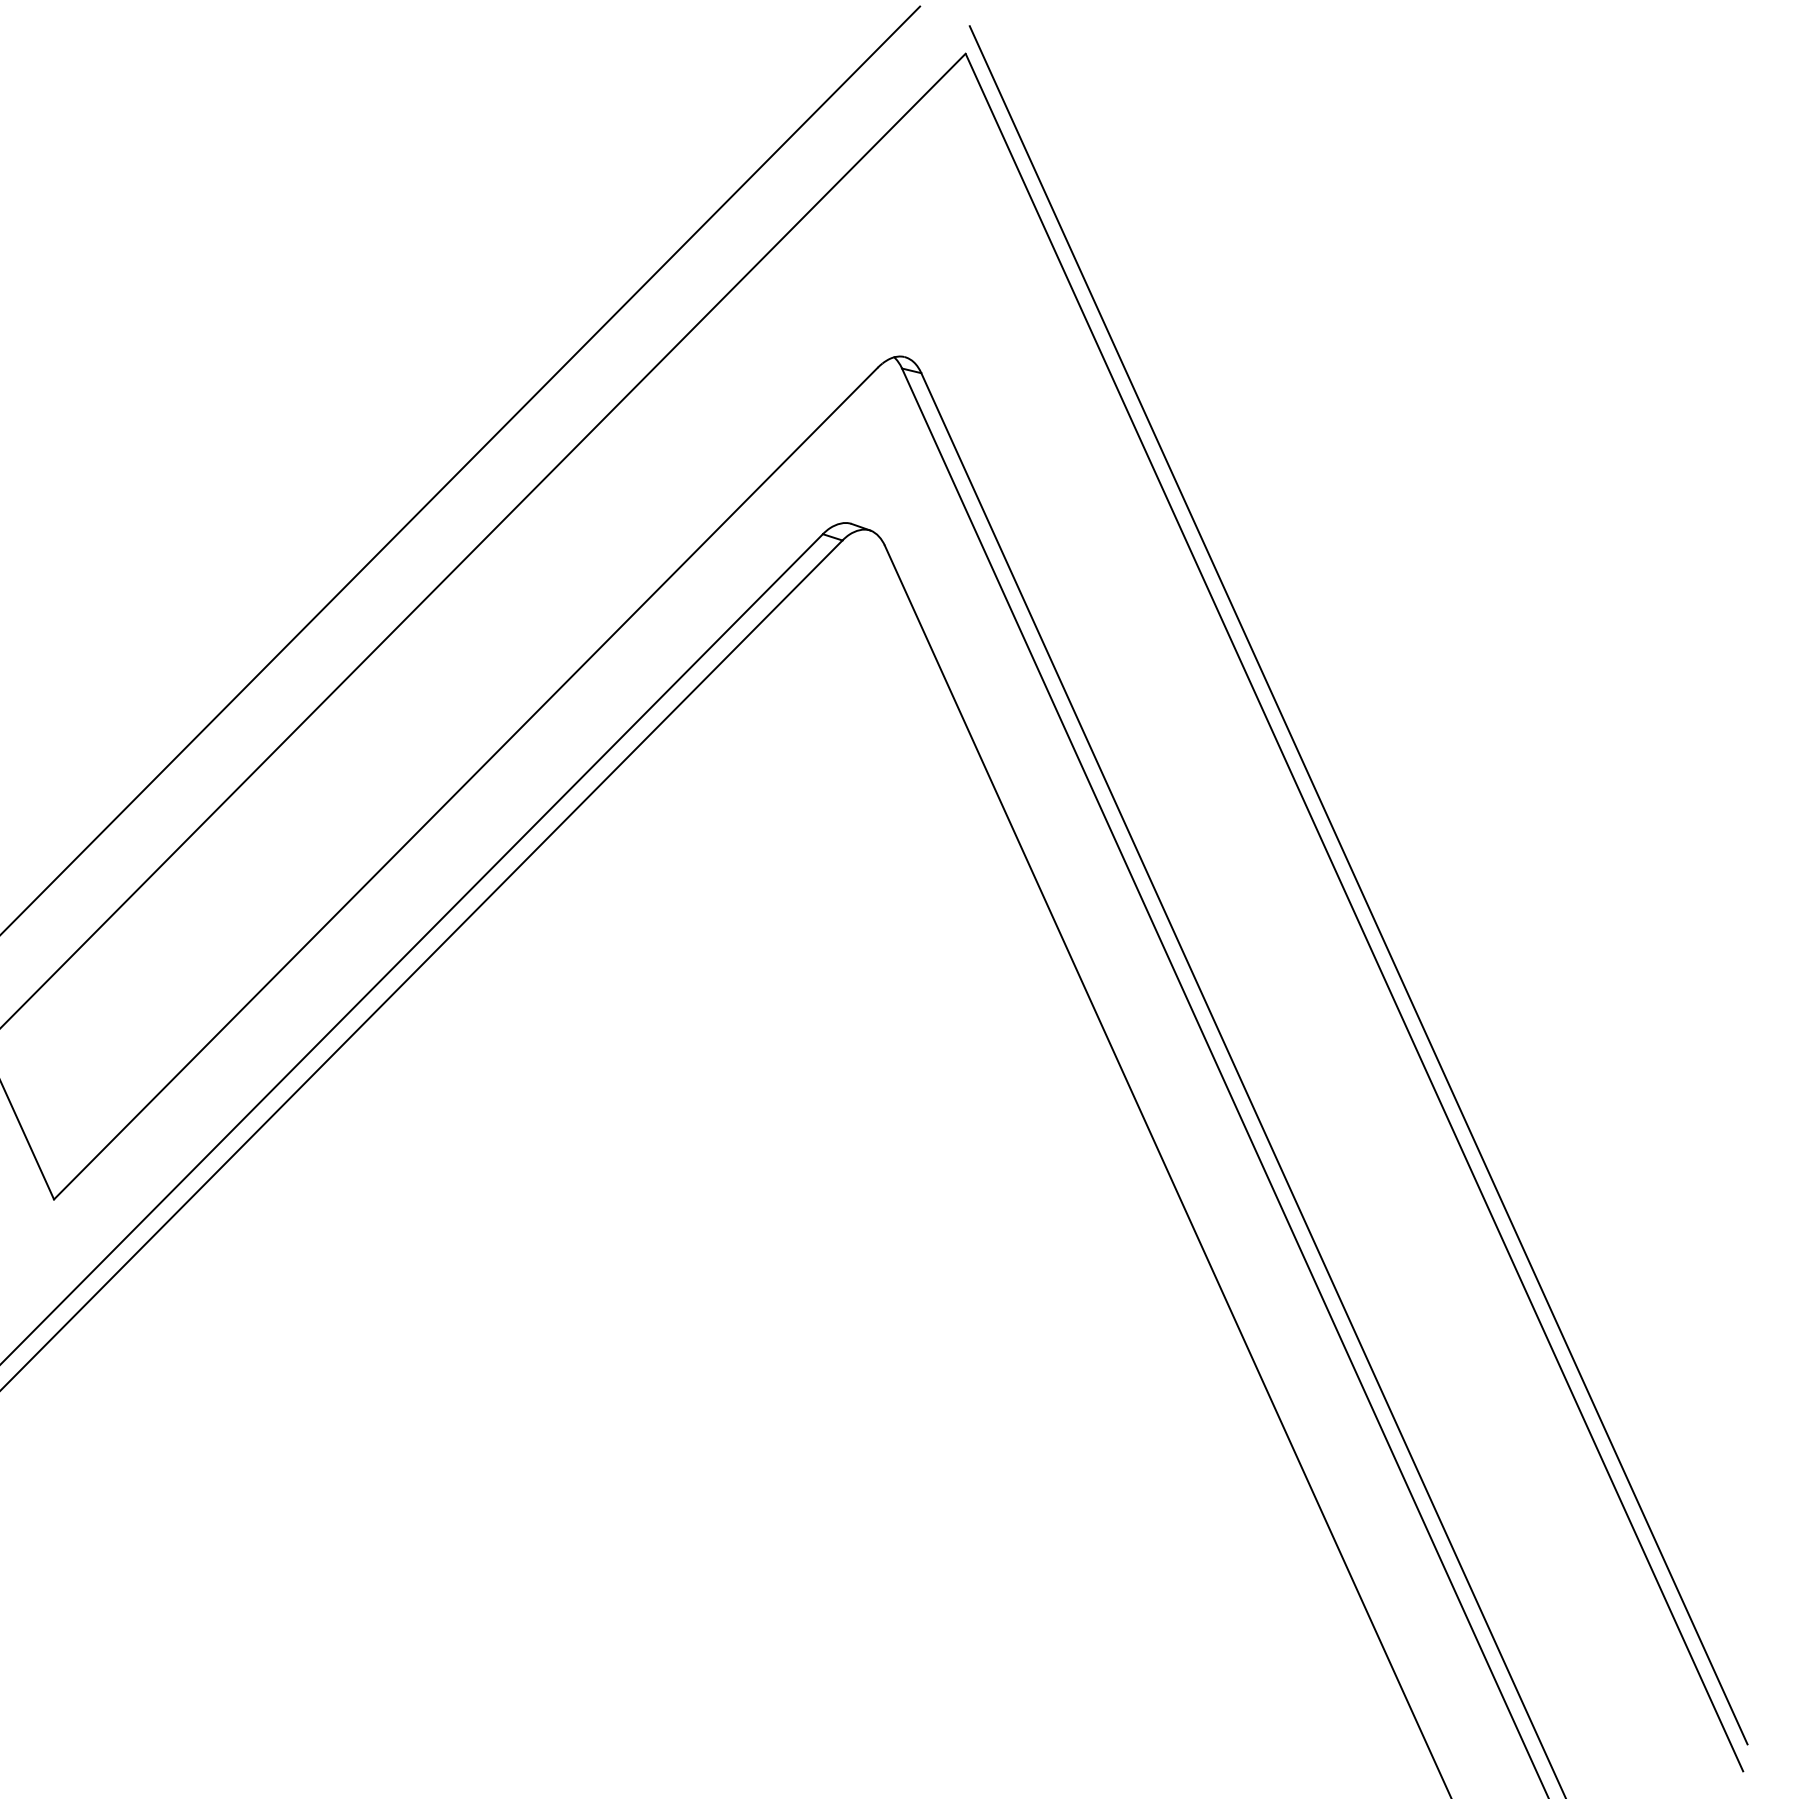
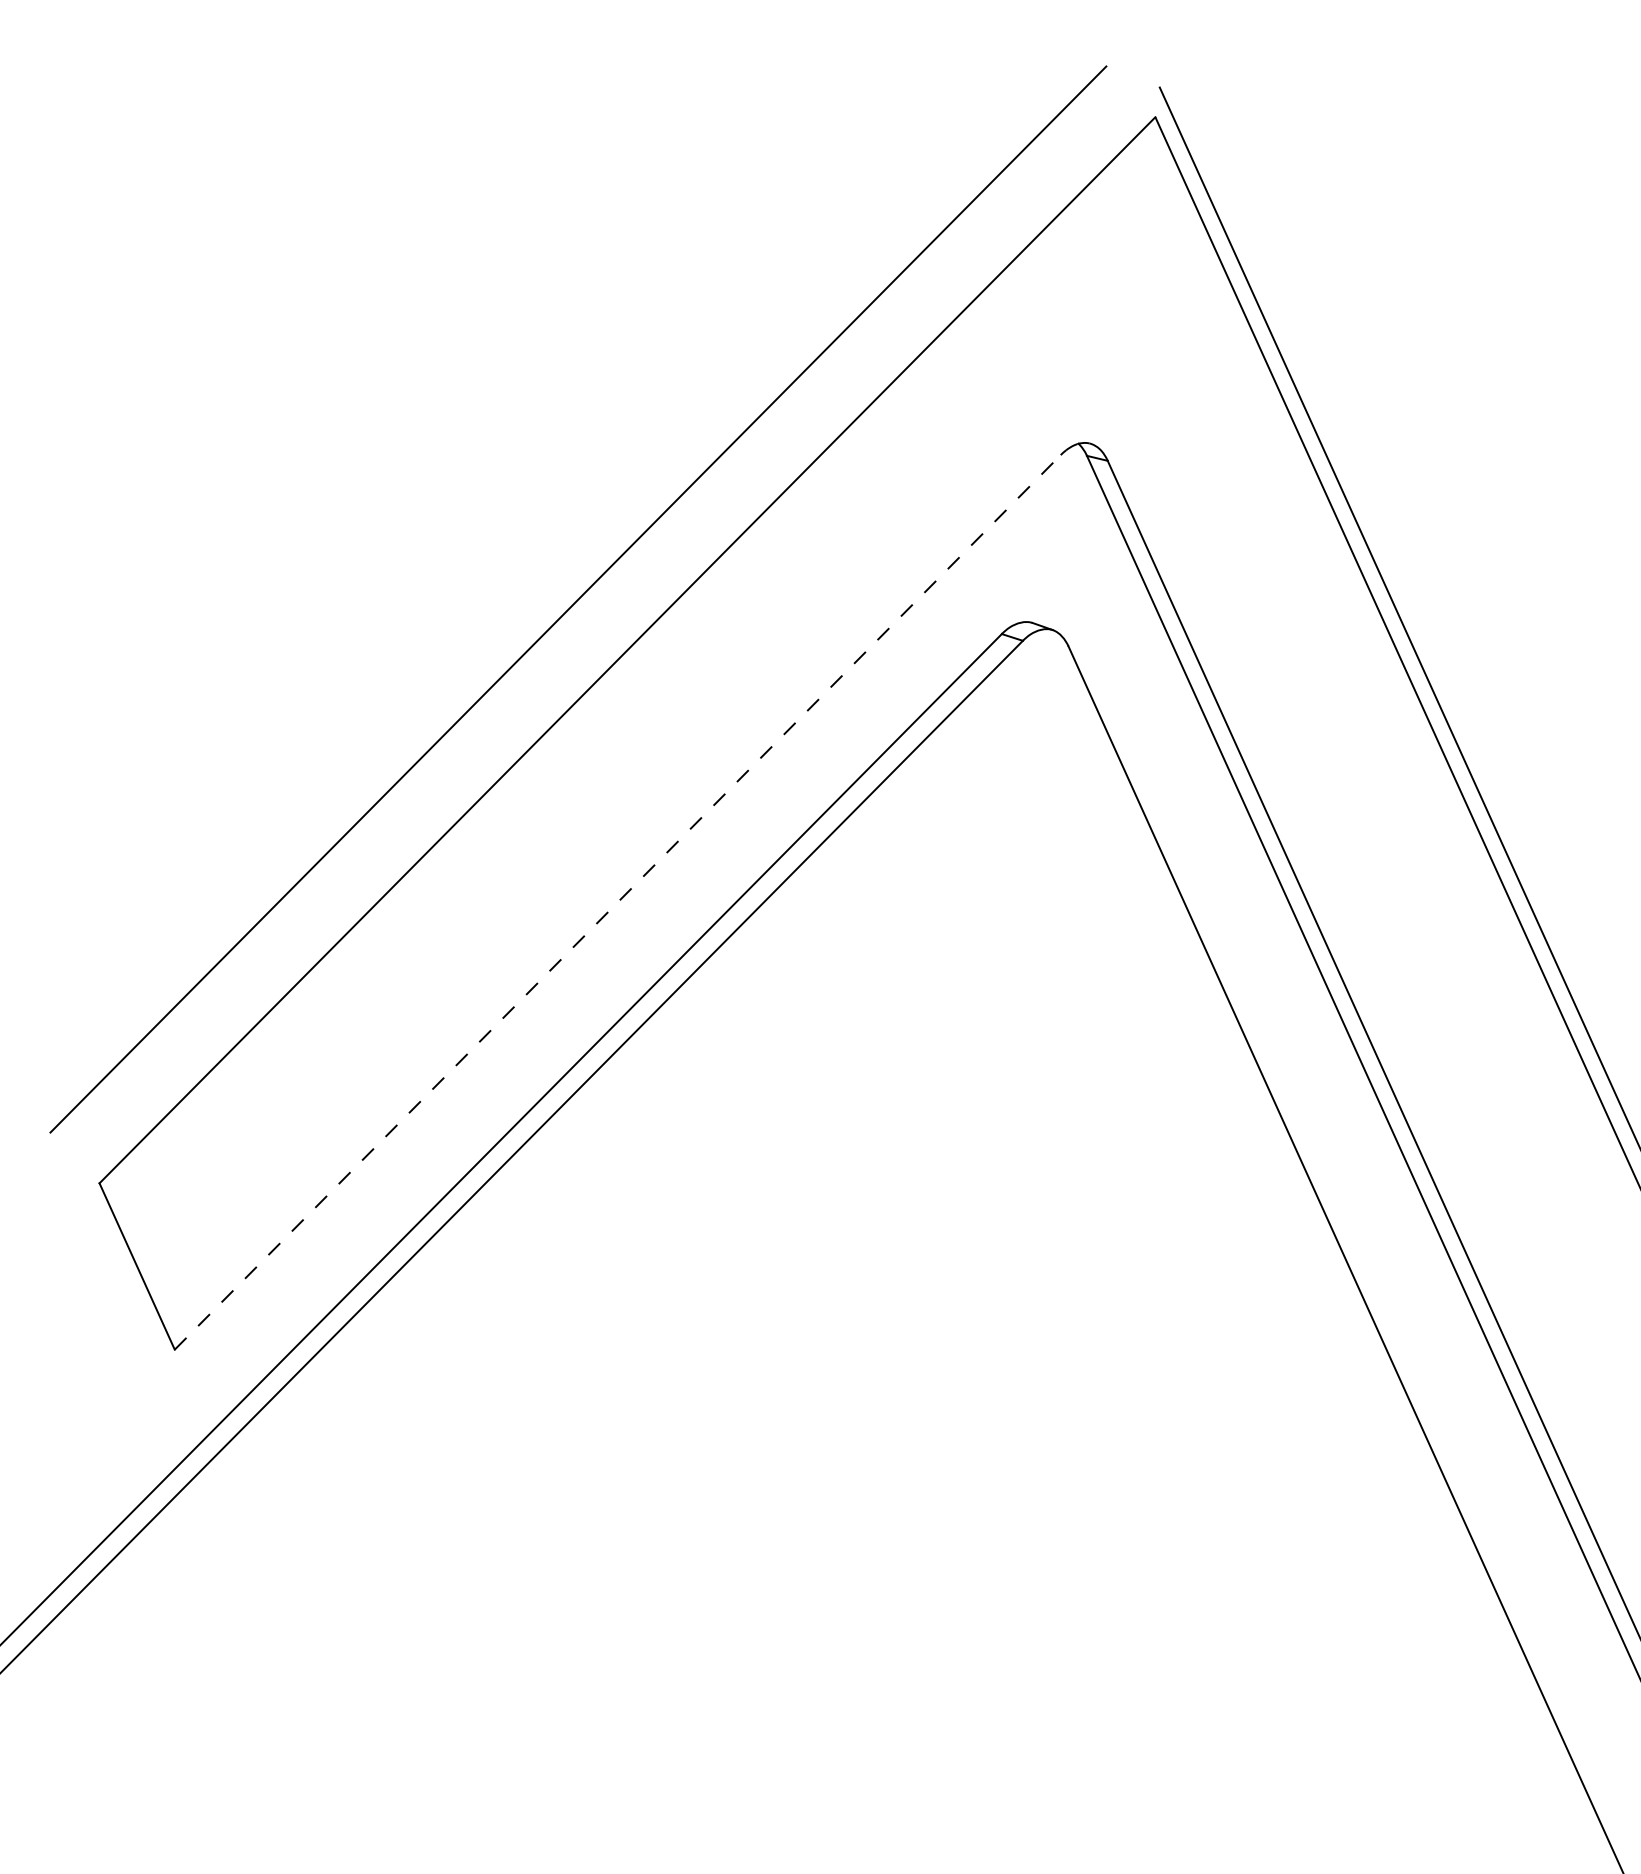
line: (466, 783) -> (618, 902), solid -> dashed

